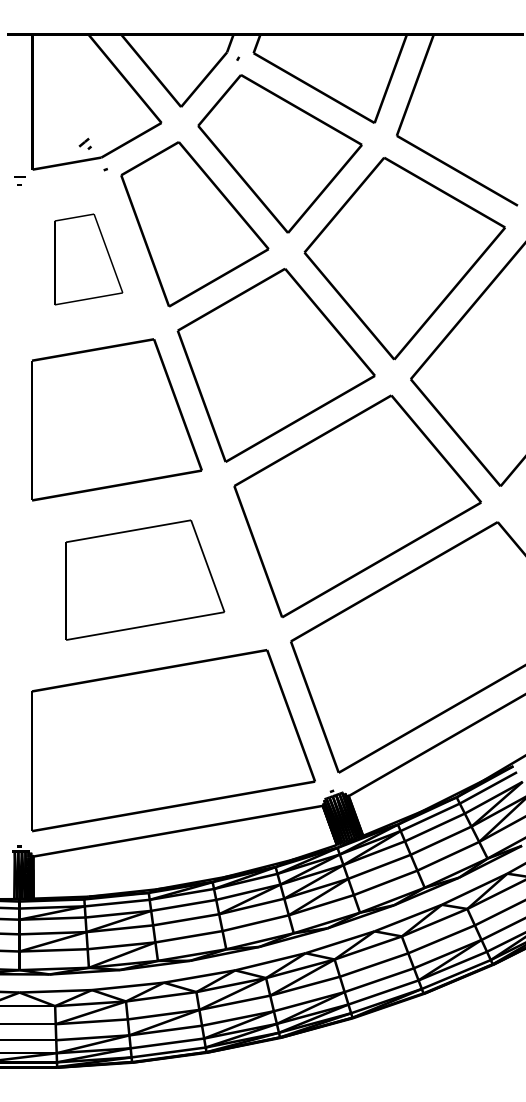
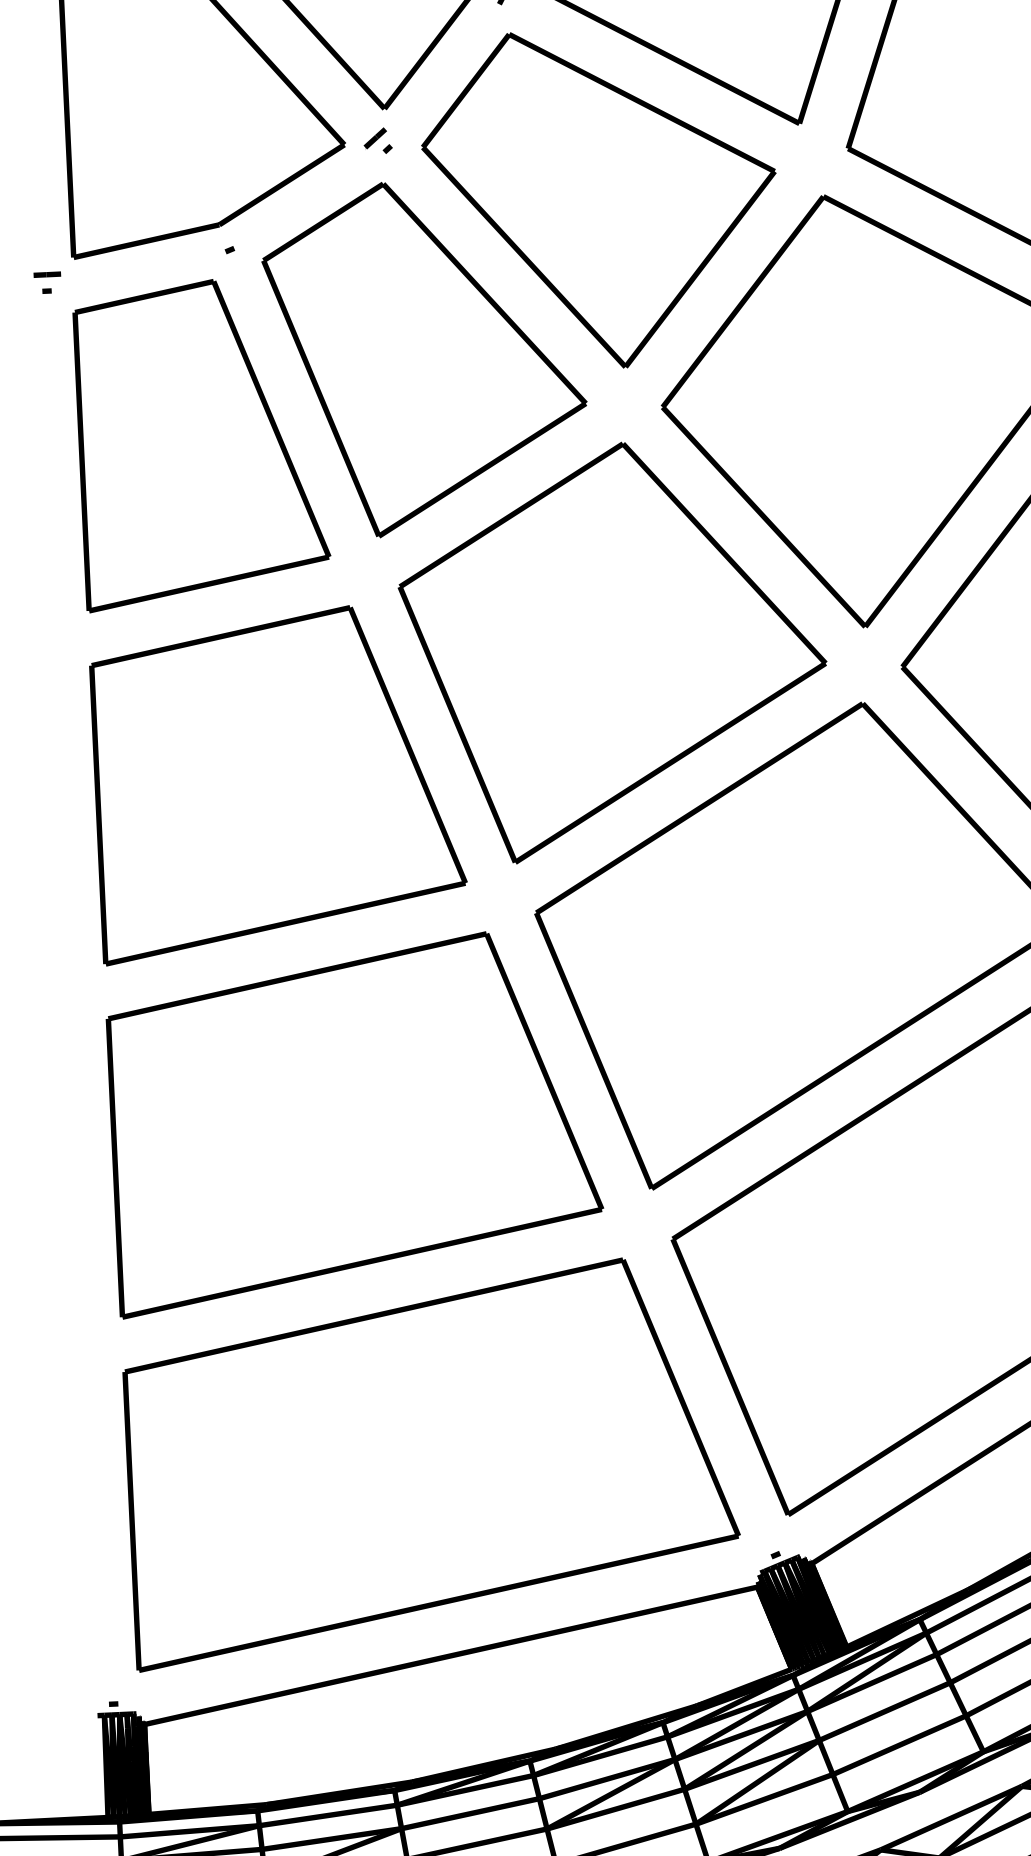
part: (84, 143) -> (376, 140), moved
part: (88, 259) -> (202, 443), size x1.67
part: (145, 579) -> (356, 1121), size x1.43

